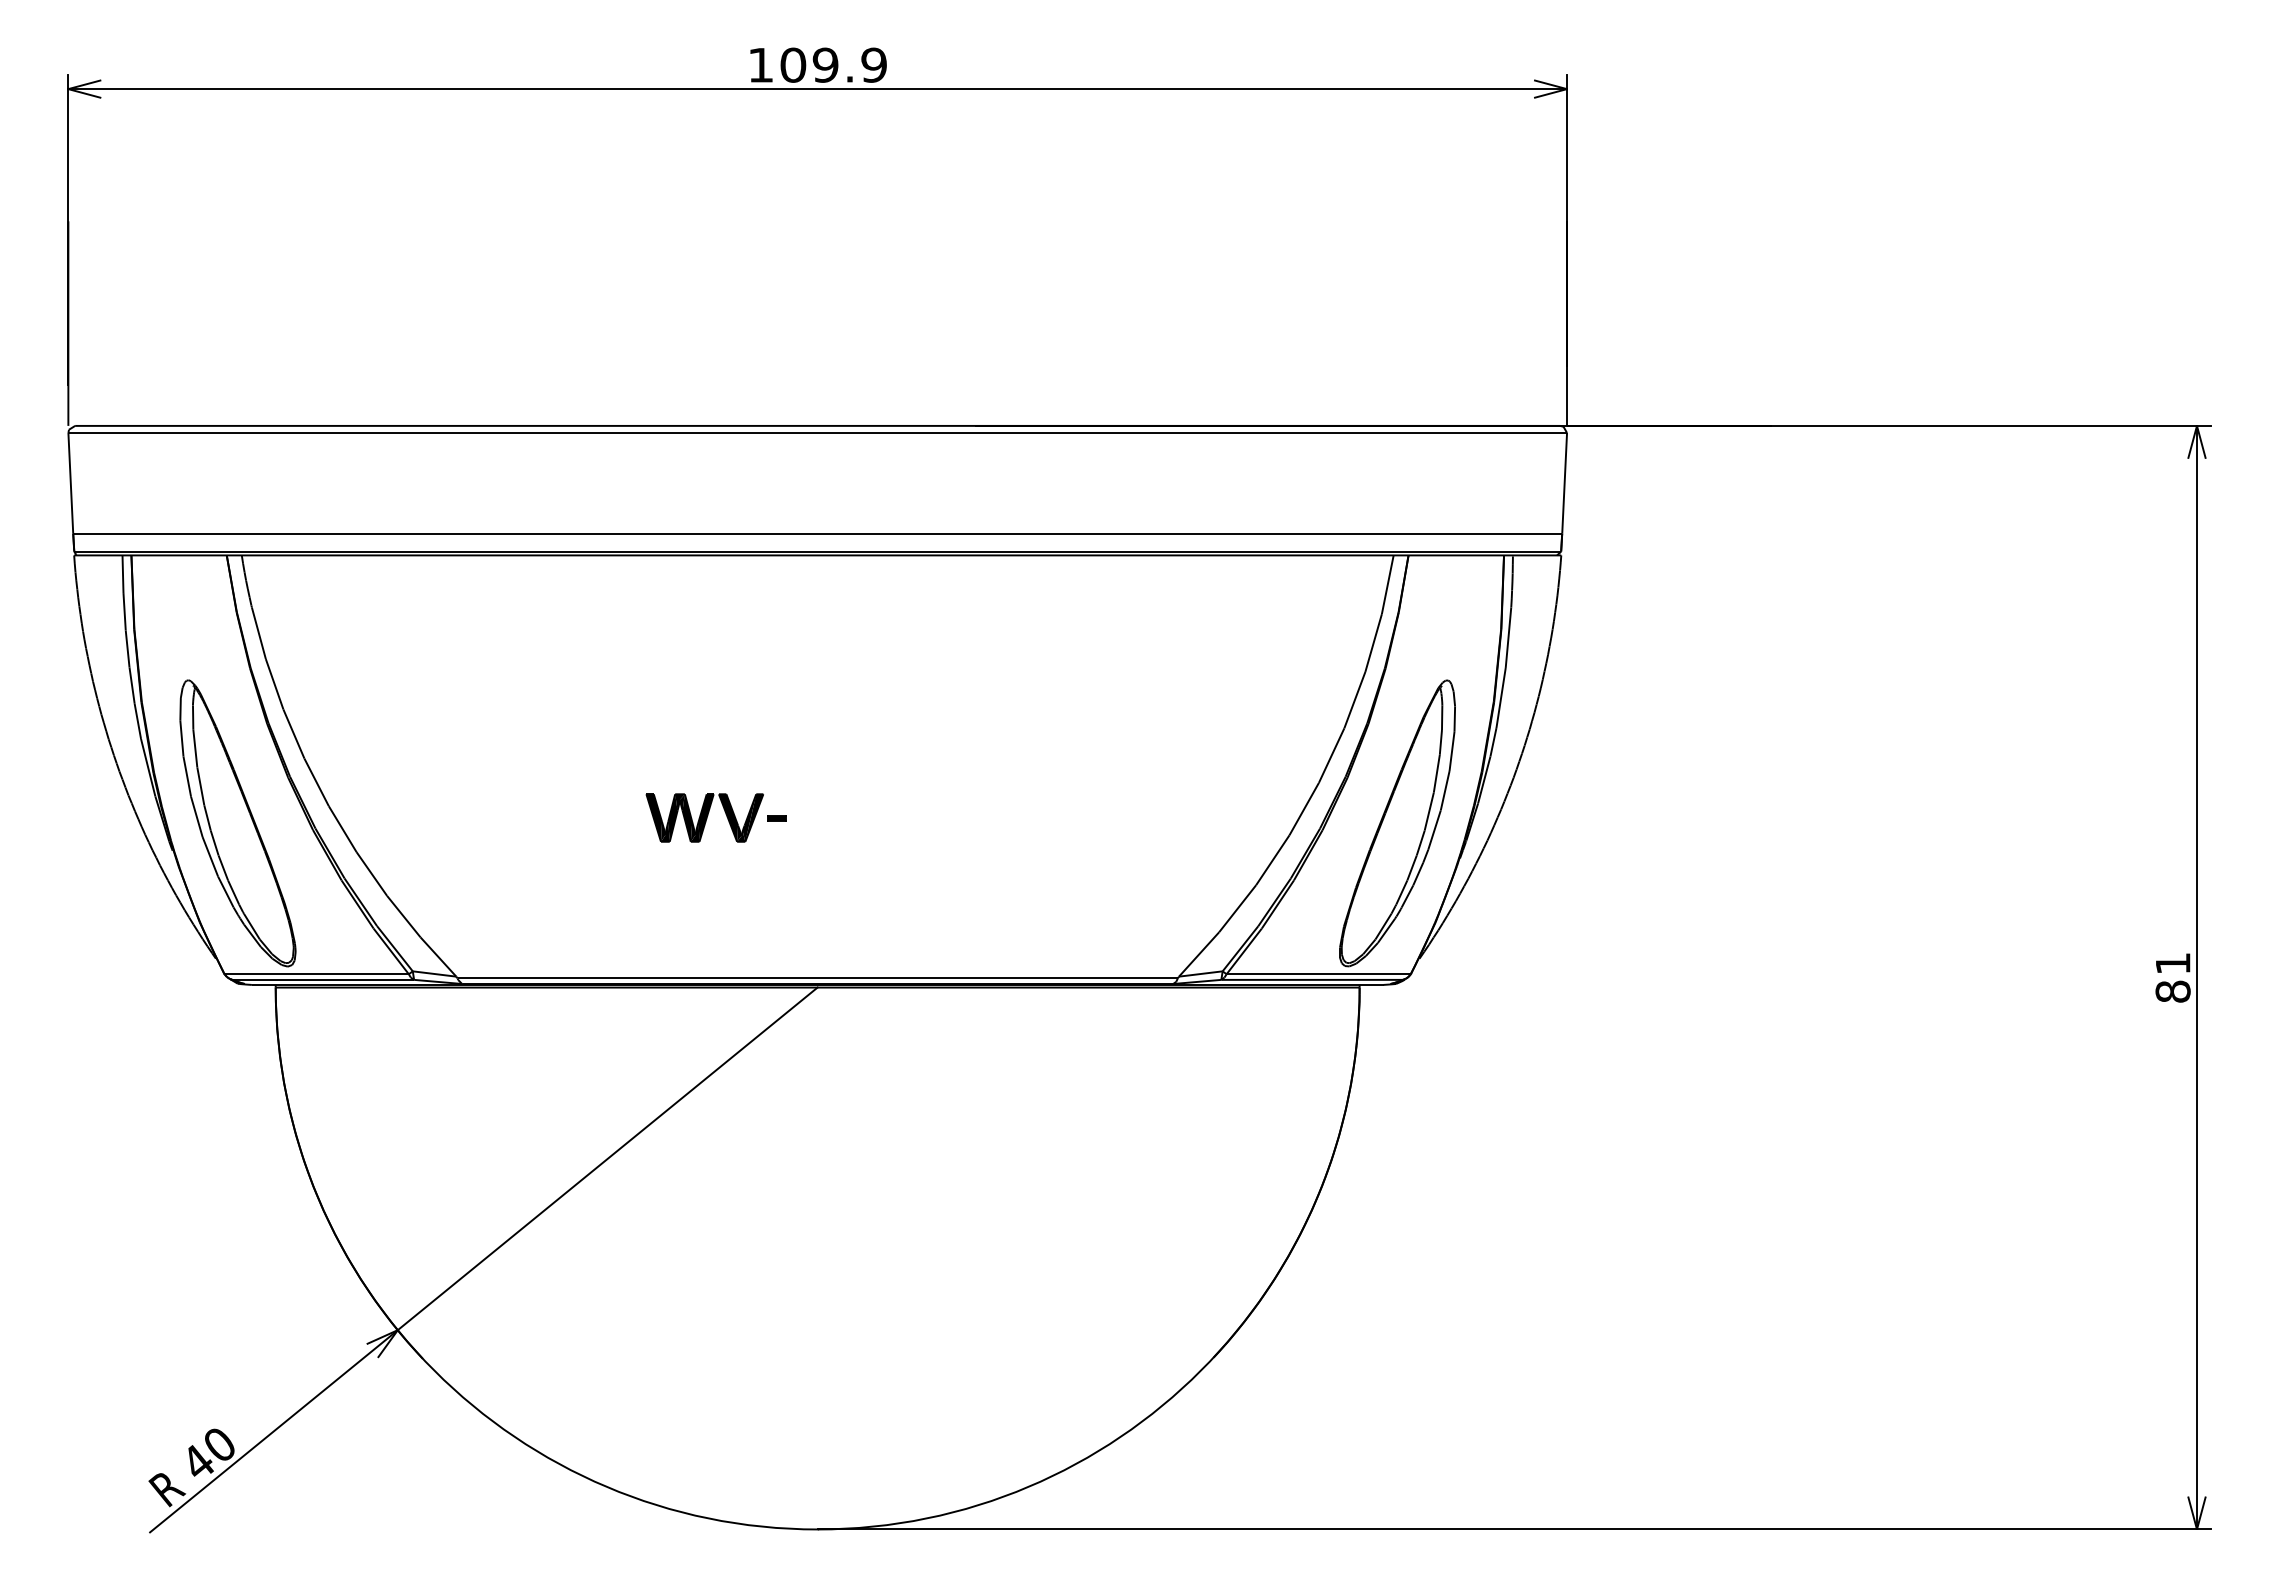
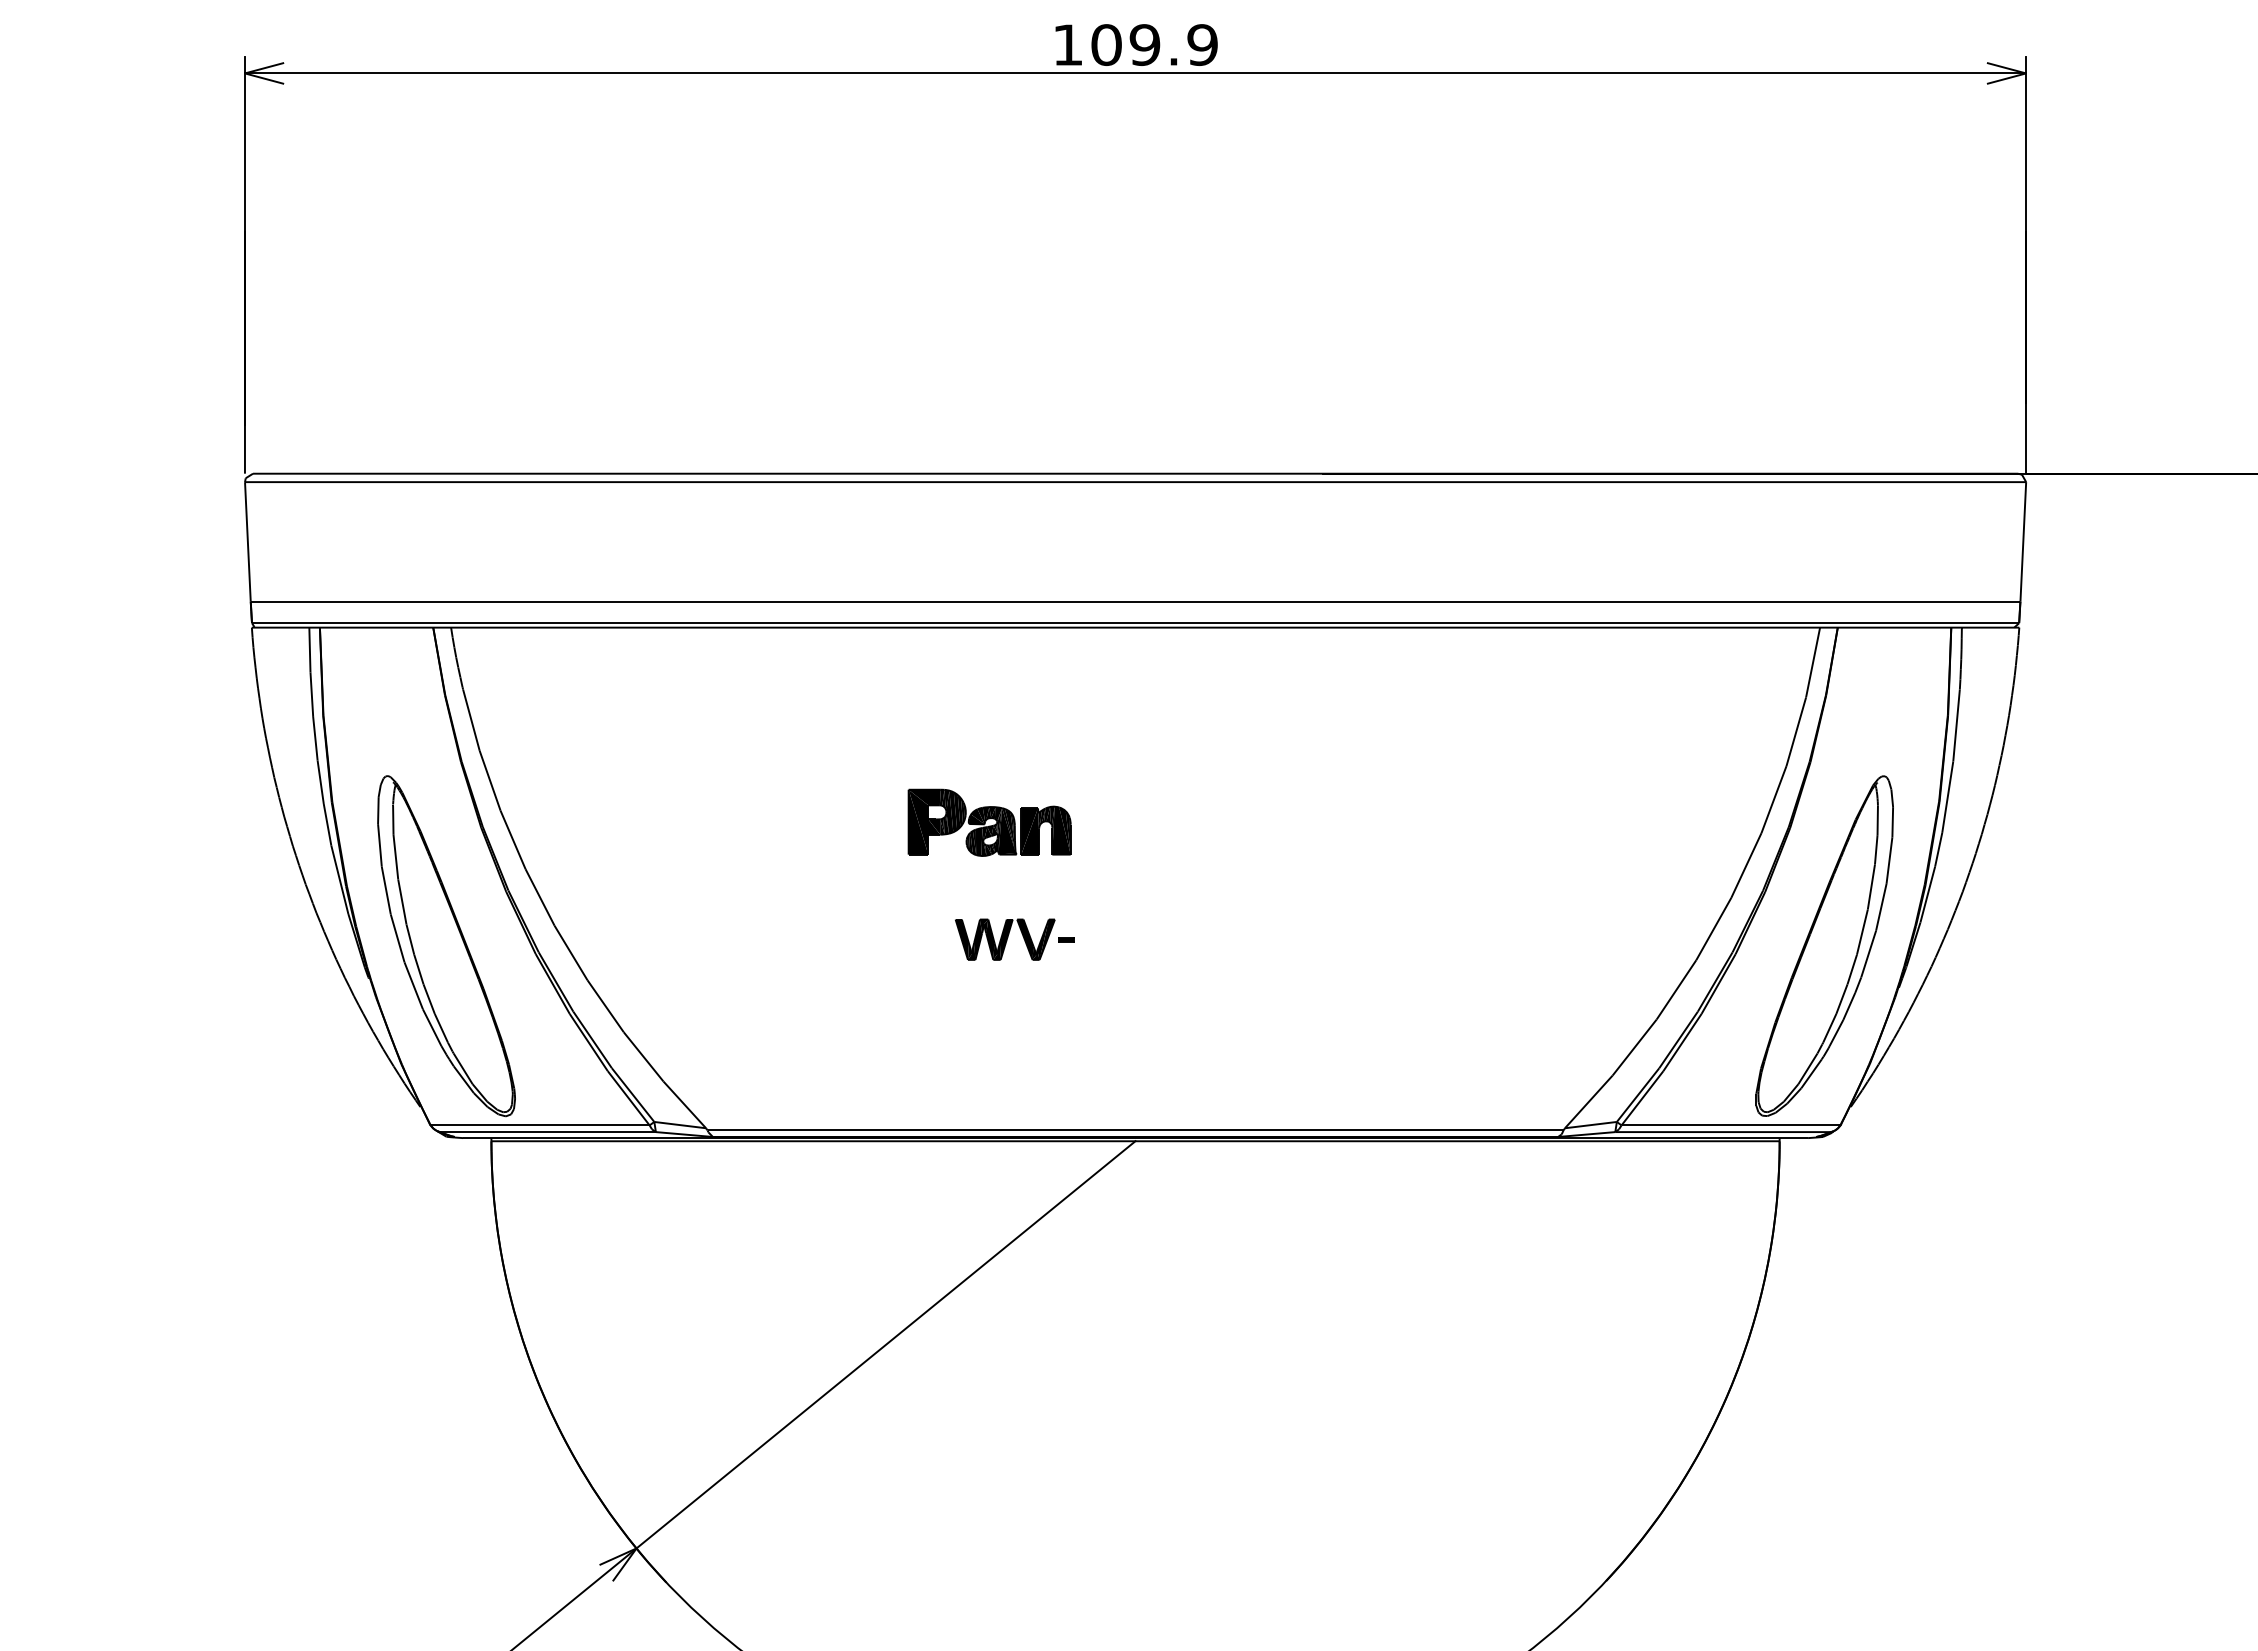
part: (694, 719) -> (989, 822), added
part: (715, 817) -> (1014, 939), size x0.71

